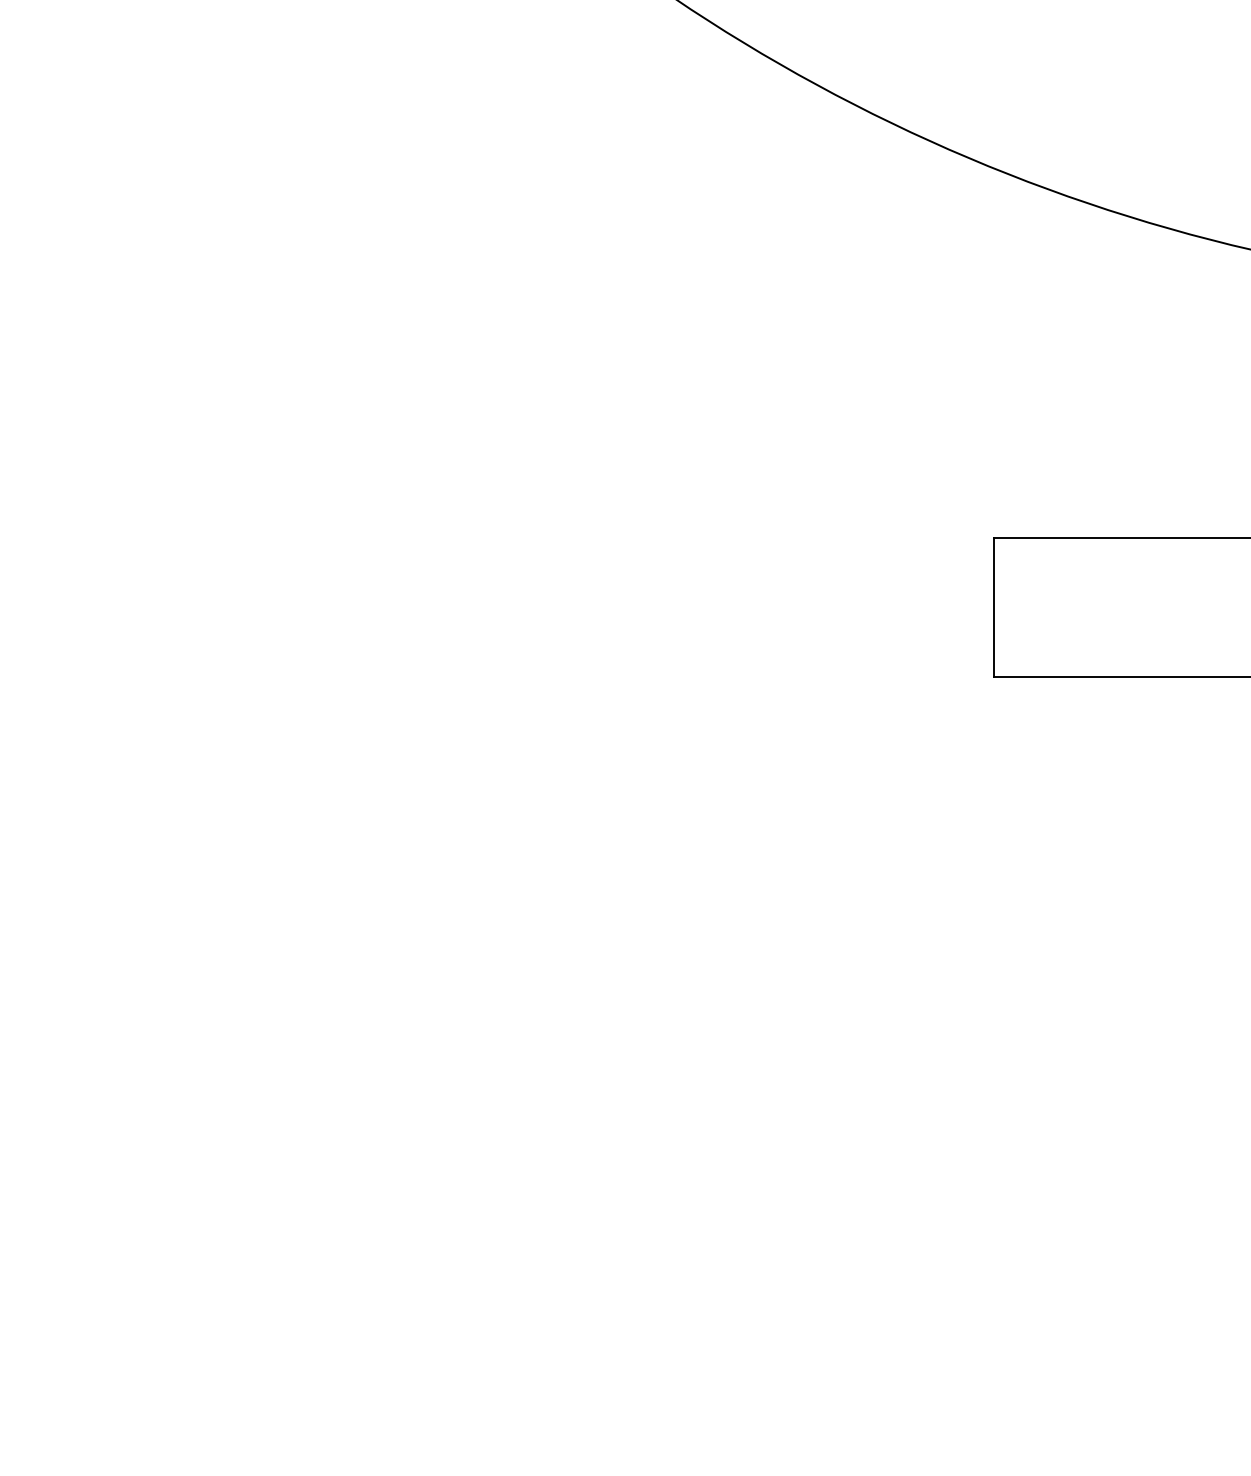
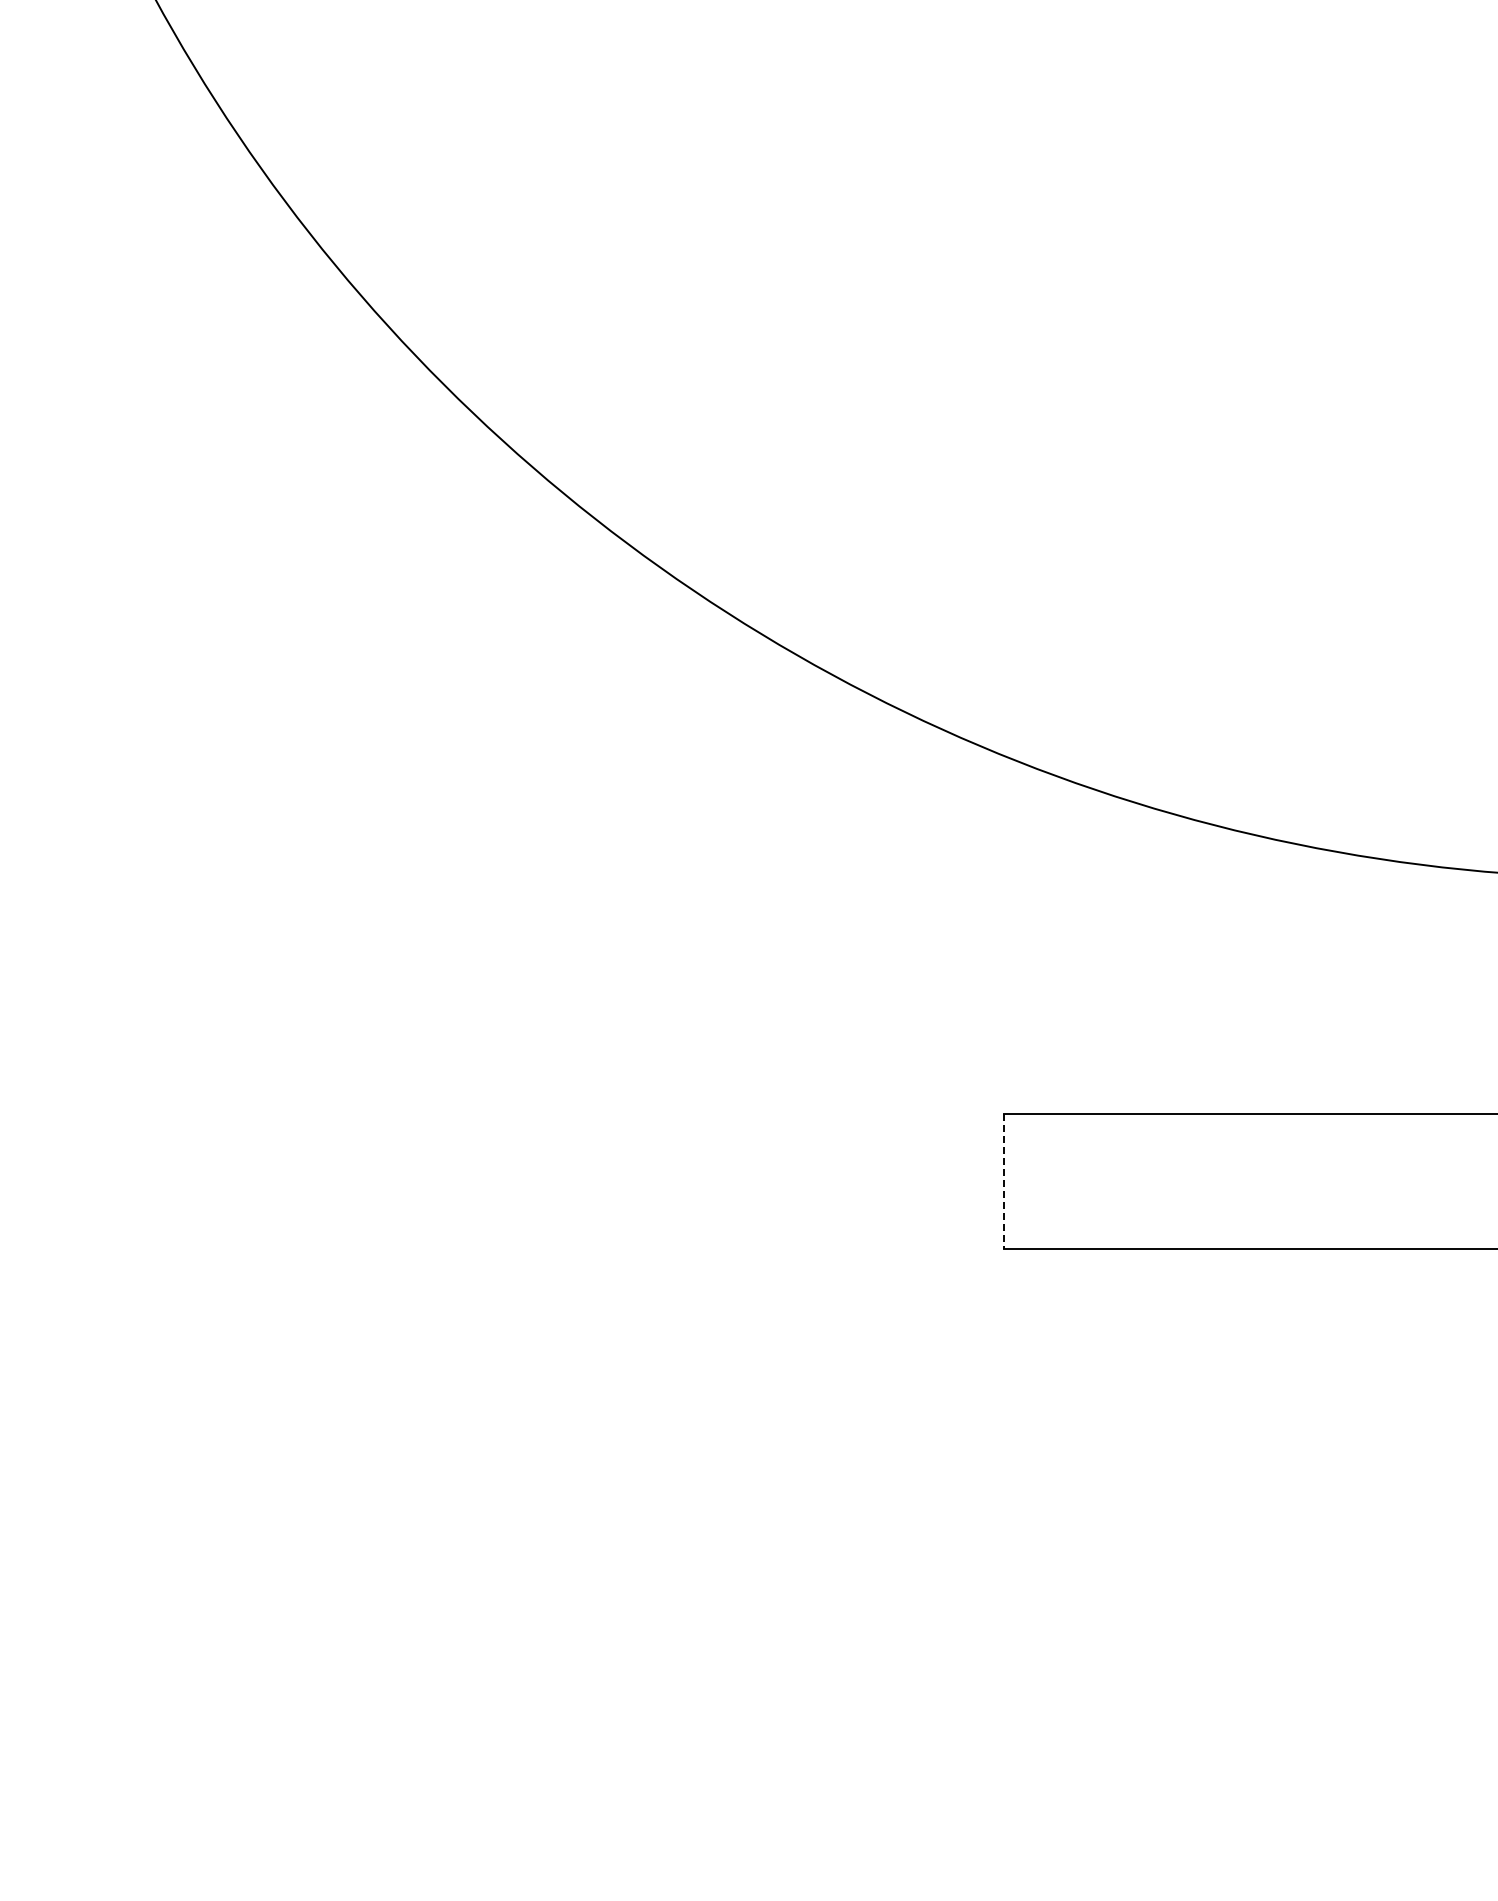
line: (993, 608) -> (1003, 1182), solid -> dashed

